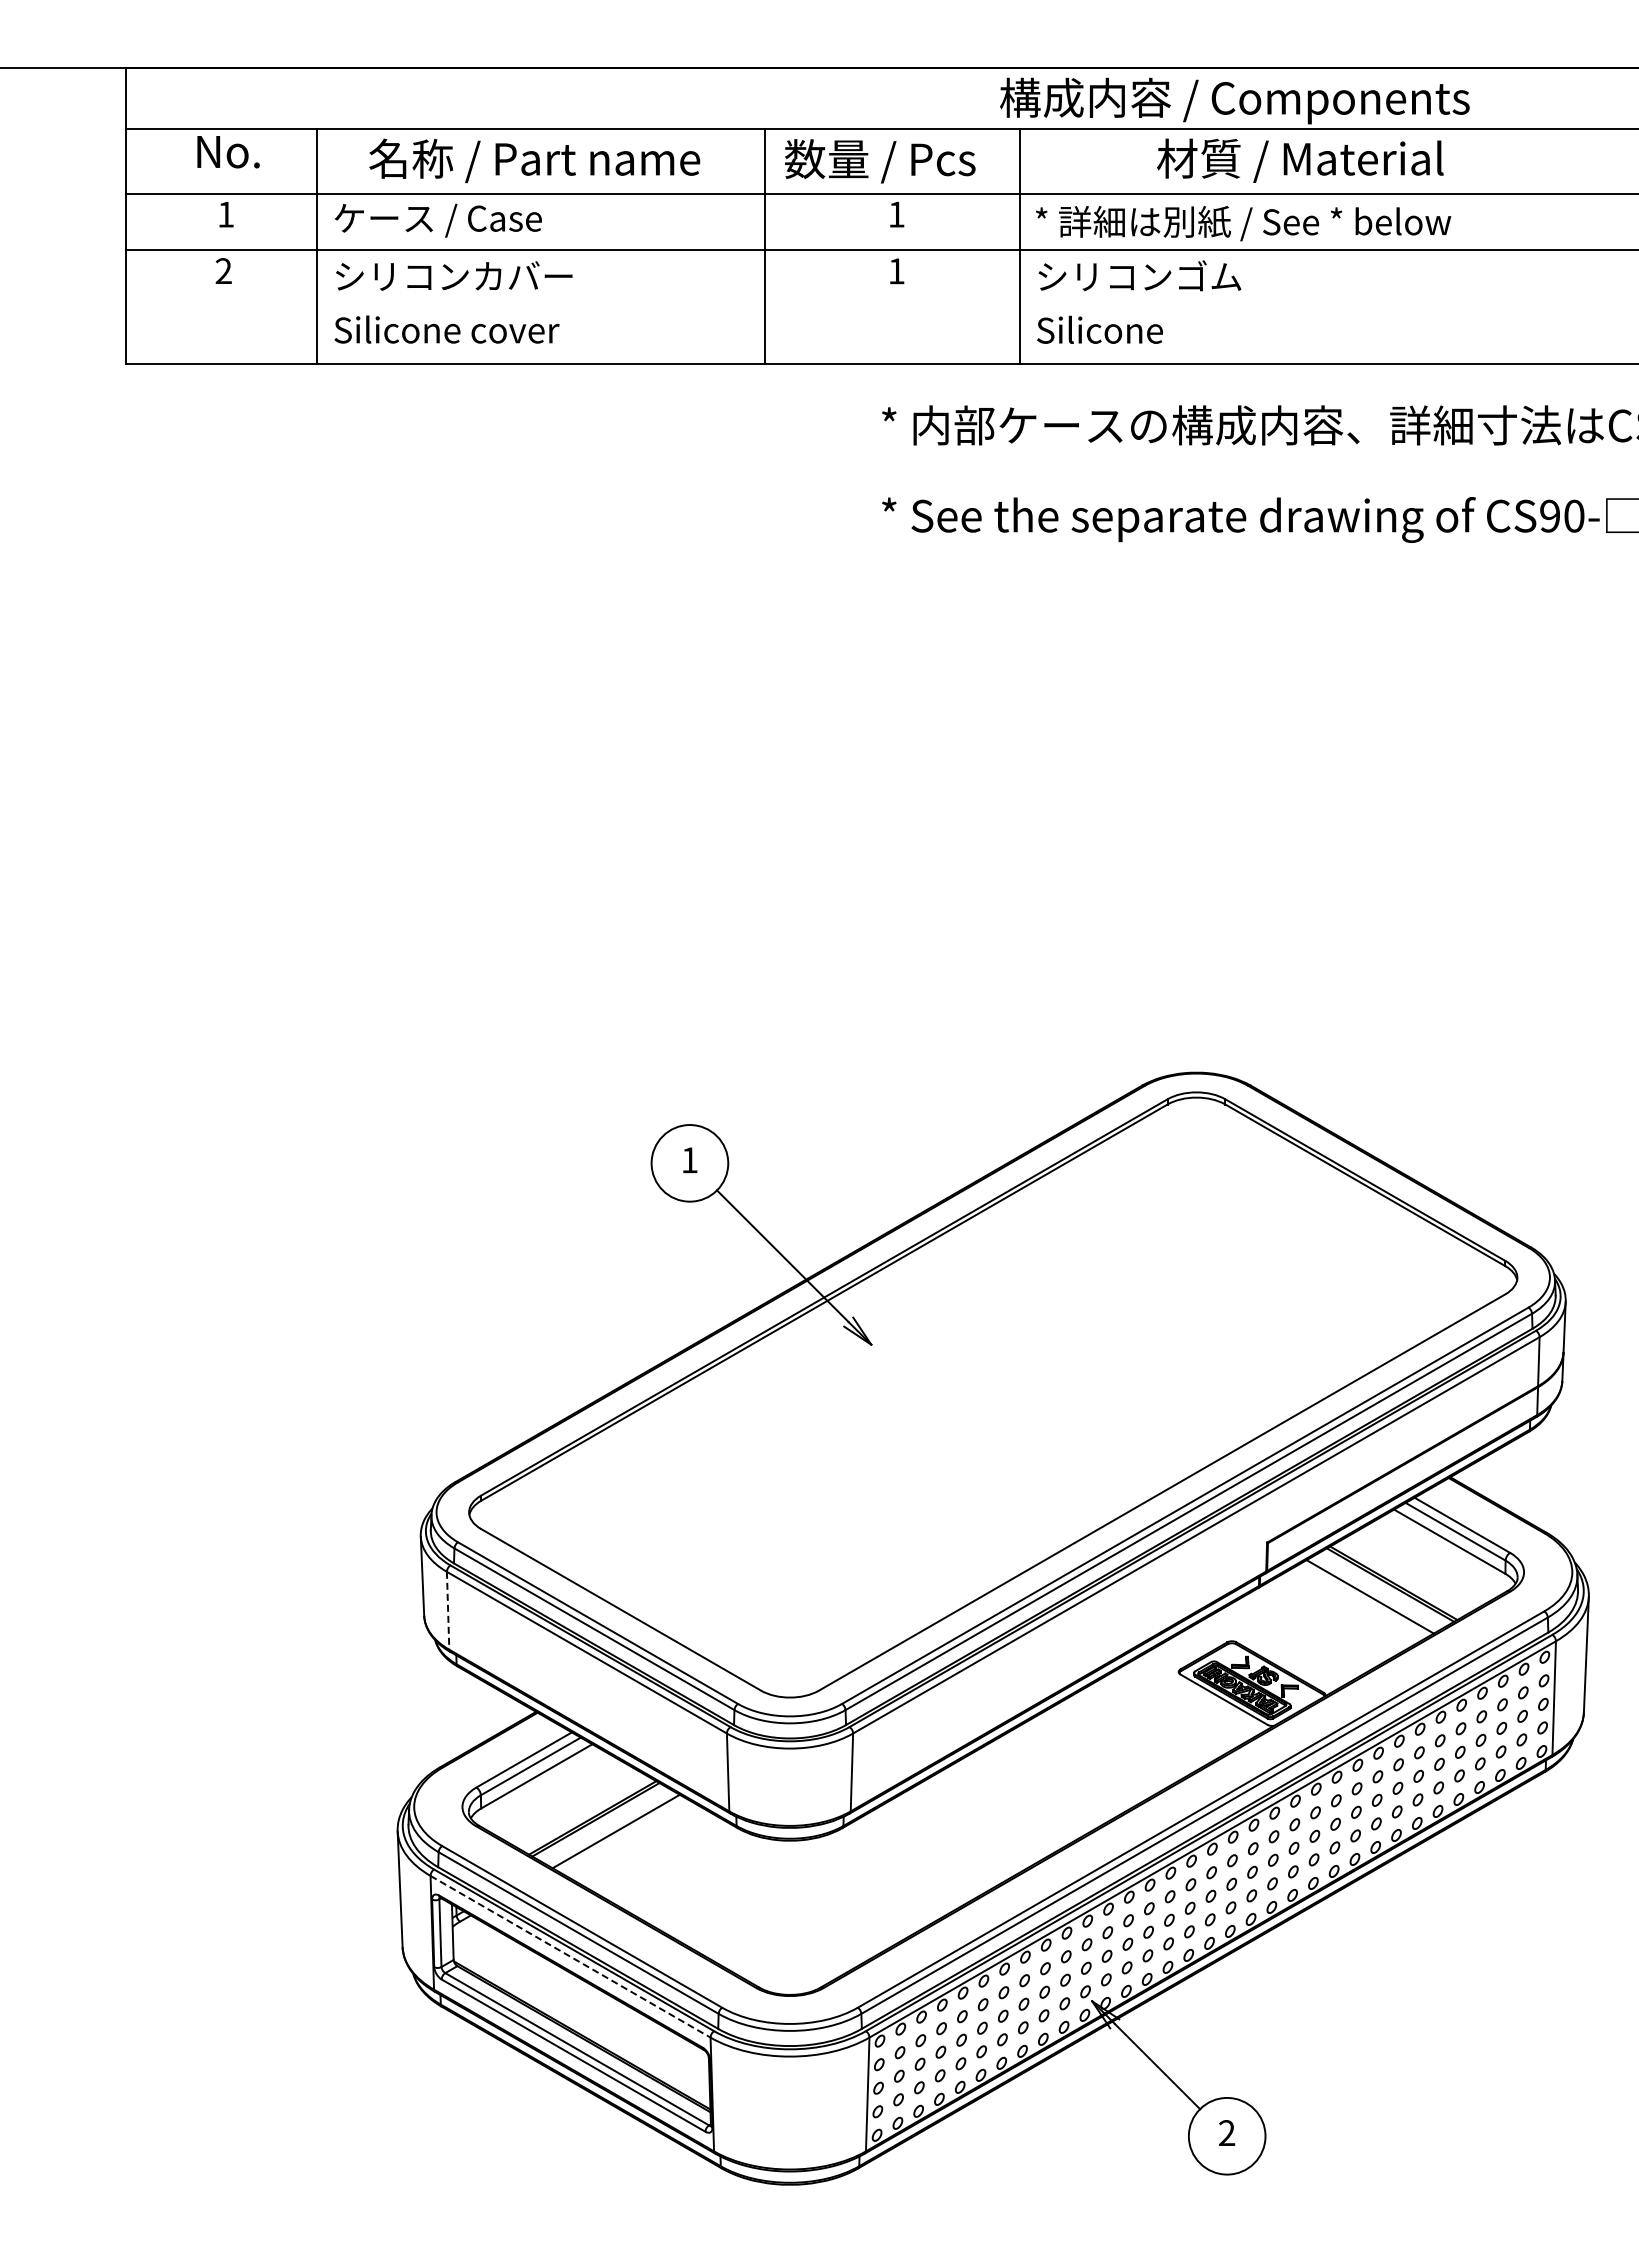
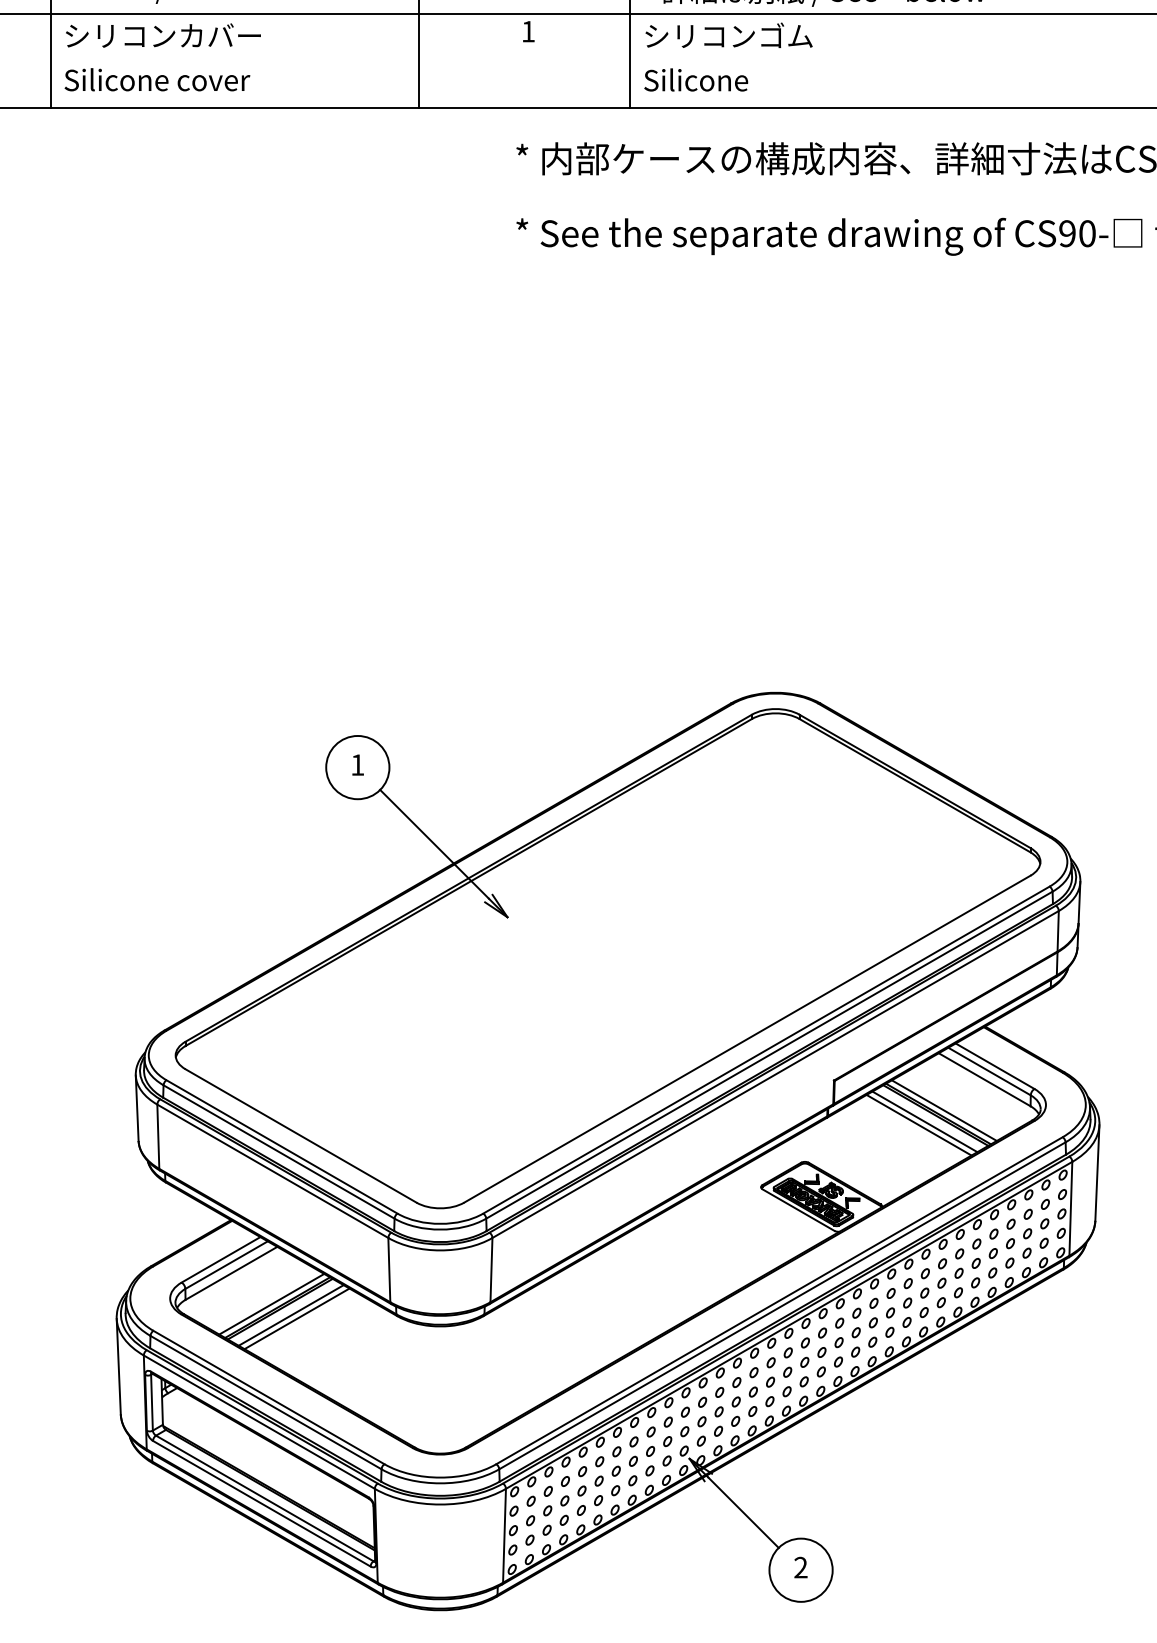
line: (1400, 1578) -> (944, 1110), added
line: (1376, 1592) -> (924, 1121), added
line: (448, 1610) -> (158, 1136), dashed -> solid
line: (585, 1813) -> (271, 1303), added
line: (608, 1827) -> (290, 1315), added
line: (570, 1956) -> (259, 1421), dashed -> solid

